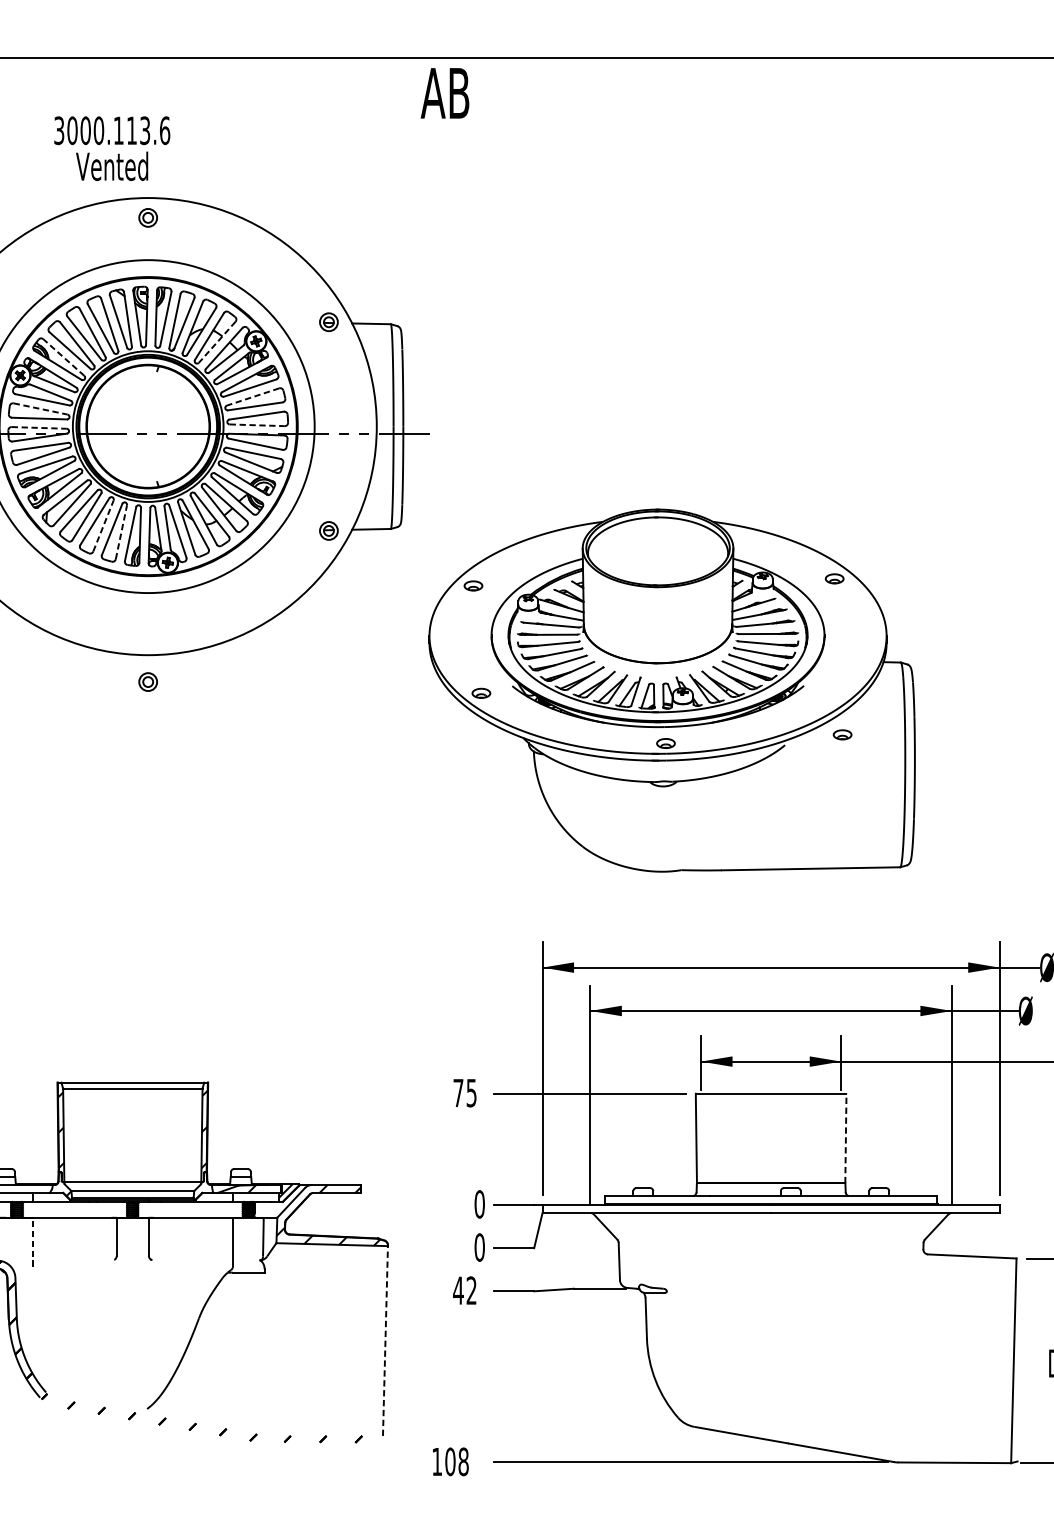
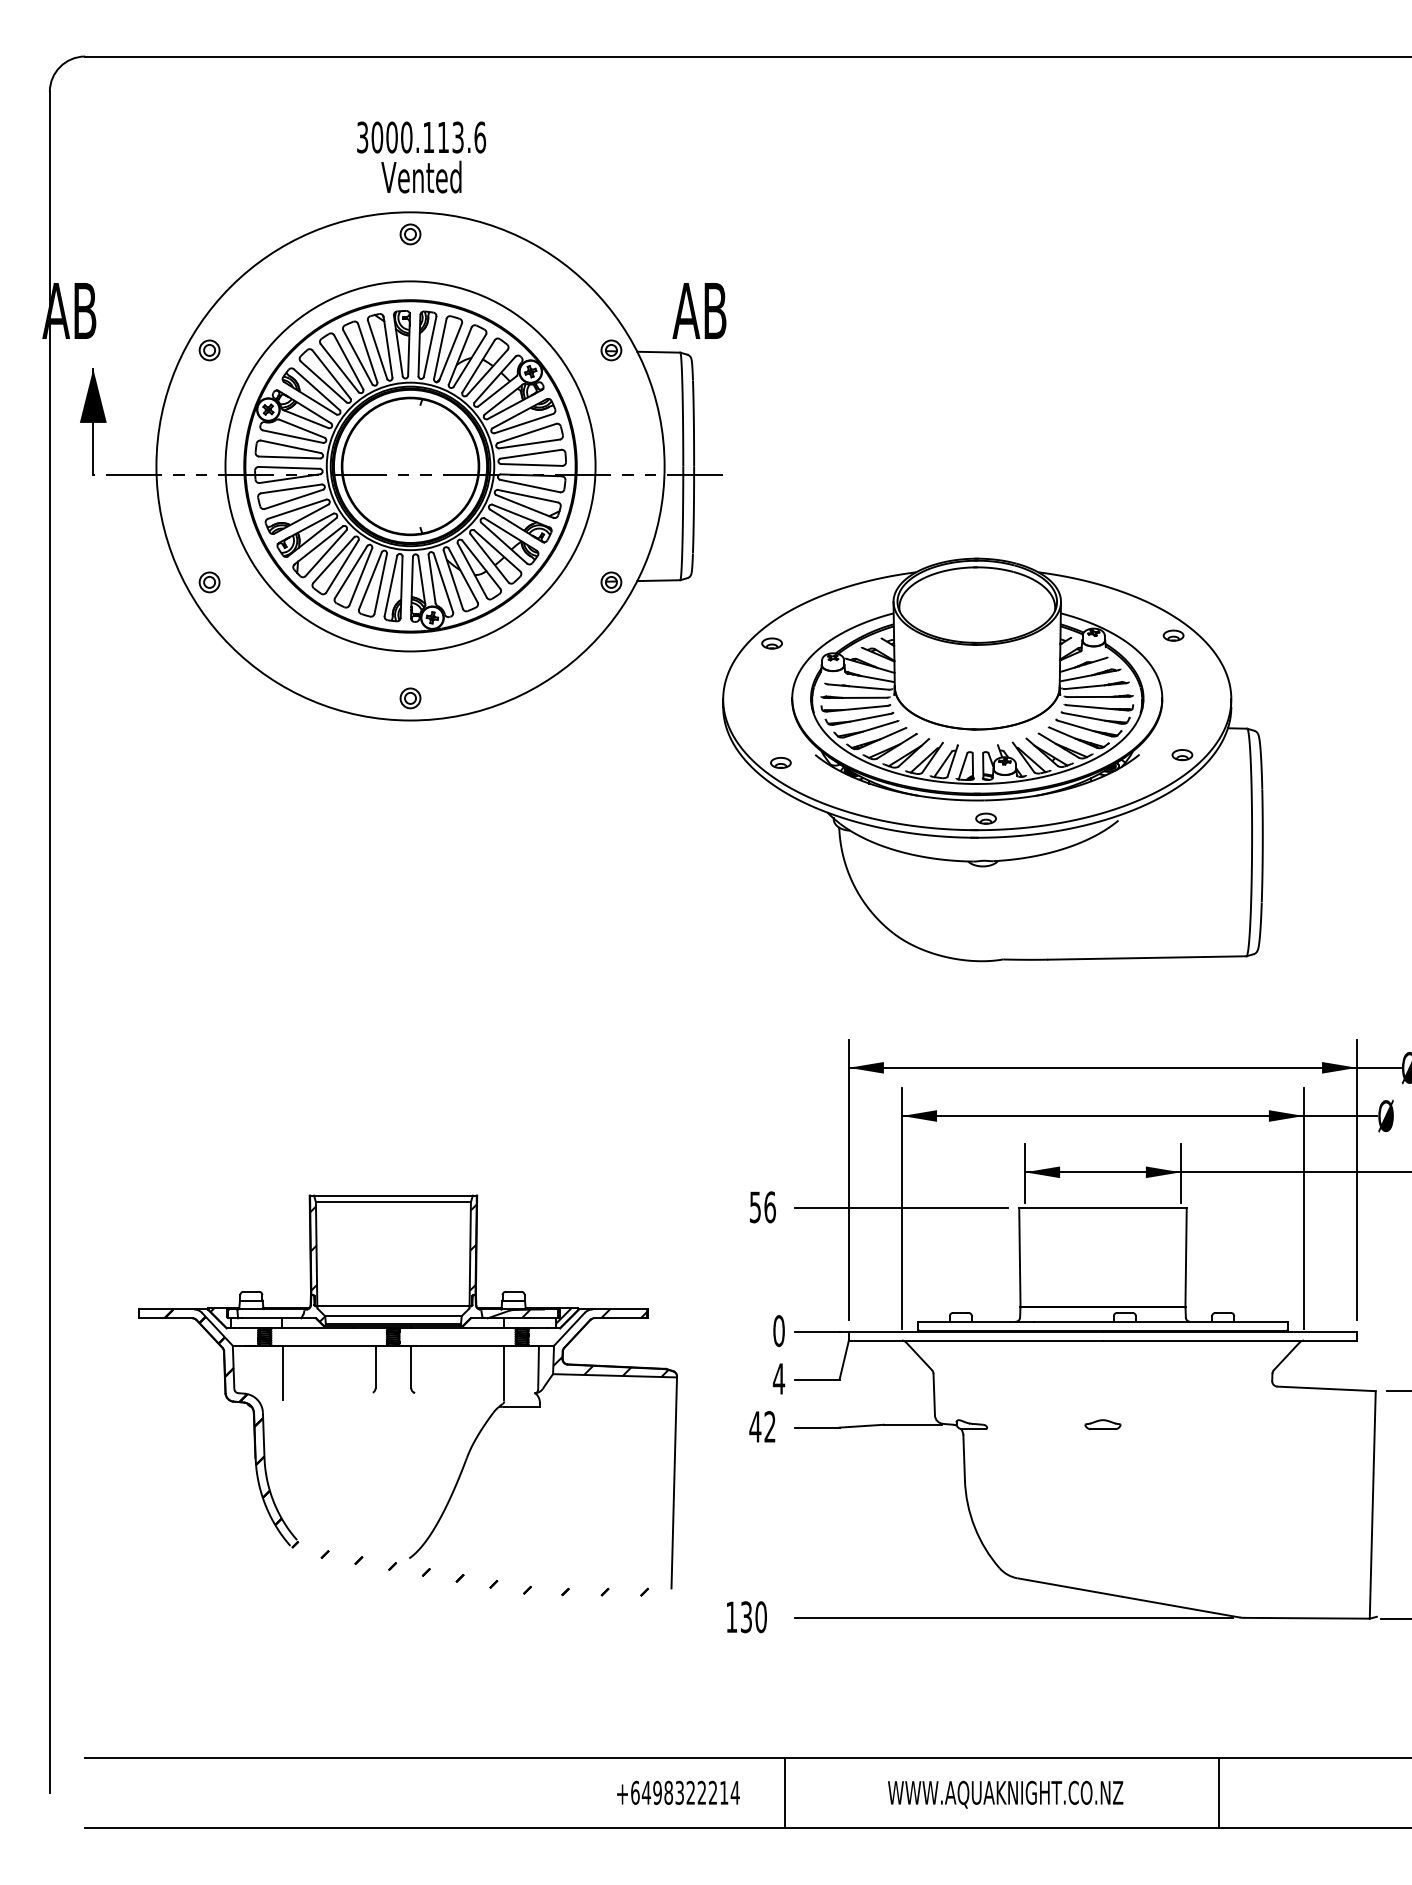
text: (445, 92) -> (699, 310), moved
text: (112, 148) -> (421, 157), moved
line: (217, 342) -> (487, 372), dashed -> solid
line: (63, 357) -> (316, 389), dashed -> solid
line: (253, 396) -> (527, 433), dashed -> solid
line: (40, 408) -> (290, 446), dashed -> solid
line: (257, 424) -> (531, 464), dashed -> solid
line: (39, 427) -> (289, 467), dashed -> solid
line: (103, 525) -> (360, 576), dashed -> solid
line: (121, 531) -> (380, 583), dashed -> solid
part: (148, 682) -> (410, 698), moved
part: (842, 735) -> (1182, 755), moved
text: (464, 1093) -> (762, 1207), 75 -> 56
line: (846, 1138) -> (1186, 1257), dashed -> solid
line: (33, 1241) -> (282, 1372), dashed -> solid
text: (479, 1247) -> (778, 1378), 0 -> 4
part: (770, 1288) -> (1102, 1424), added
line: (385, 1340) -> (674, 1482), dashed -> solid
text: (456, 1462) -> (753, 1617), 108 -> 130

